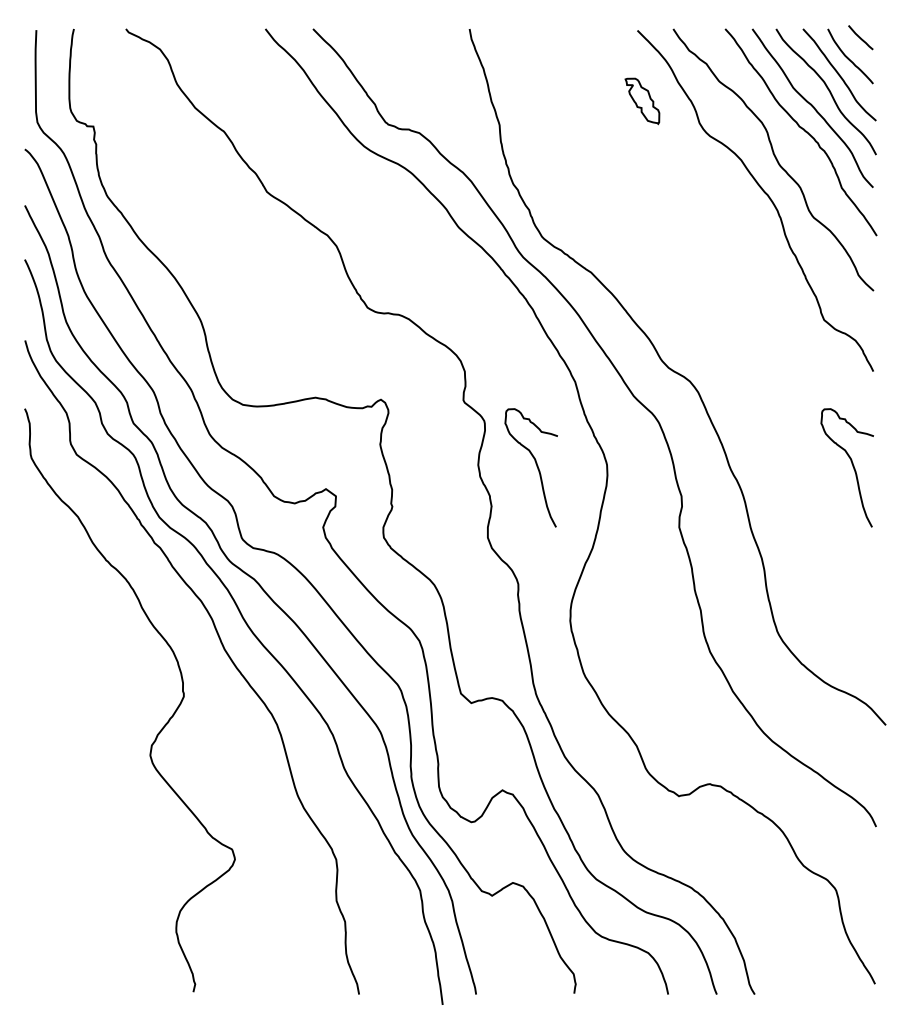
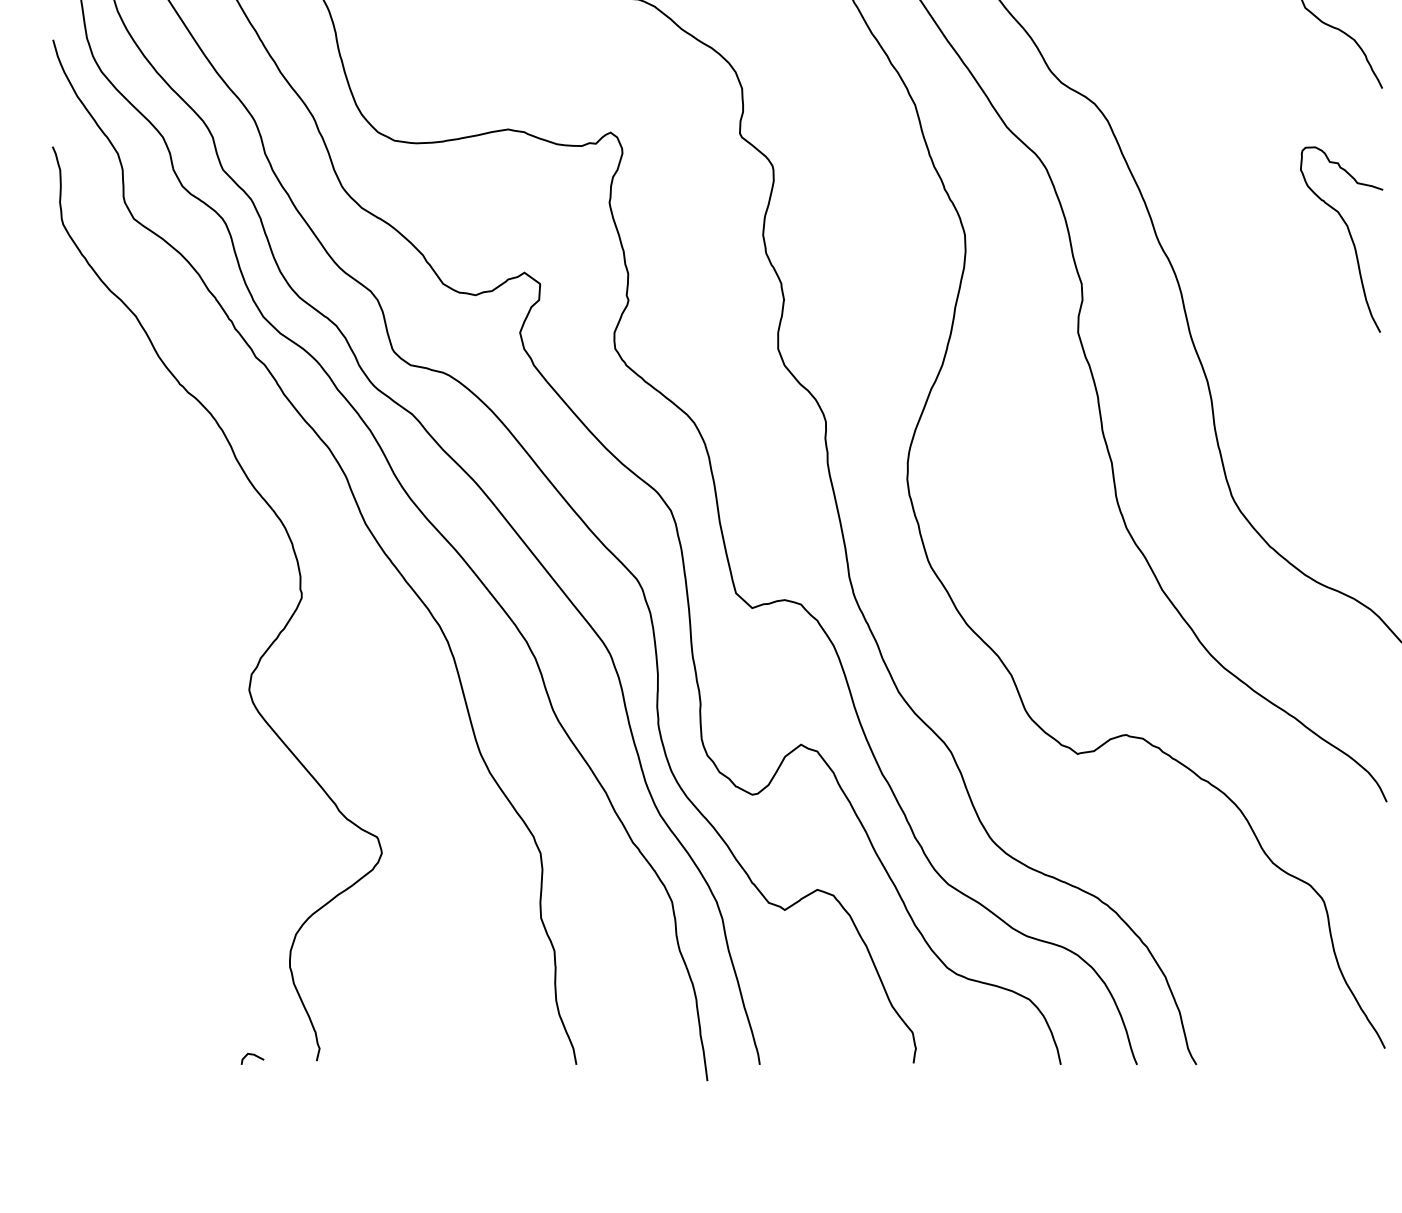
curve: (535, 464) -> (852, 234), removed
line: (151, 988) -> (251, 1055), added

